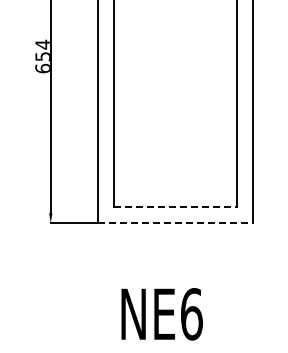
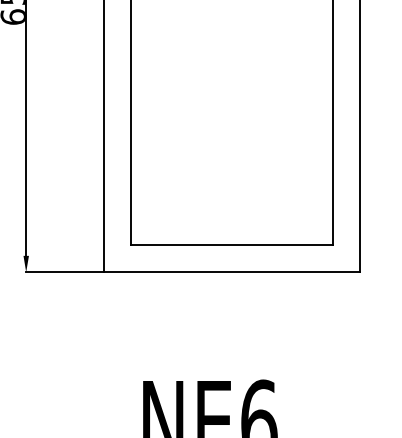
line: (175, 206) -> (232, 244), dashed -> solid
line: (175, 223) -> (232, 273), dashed -> solid

